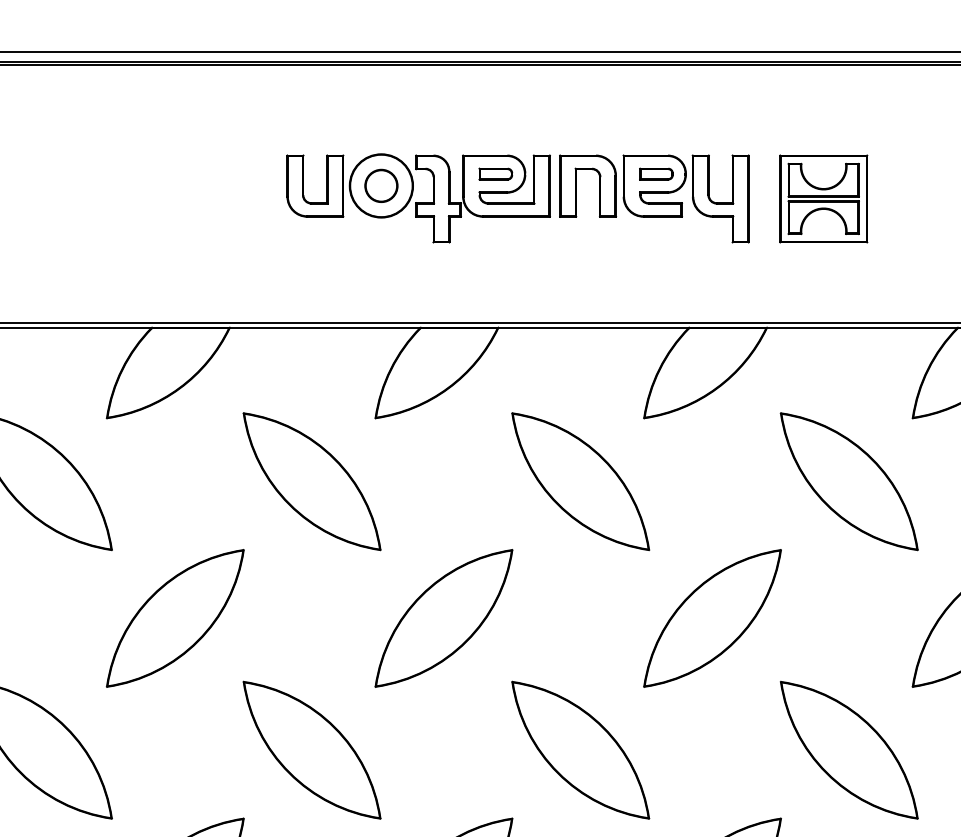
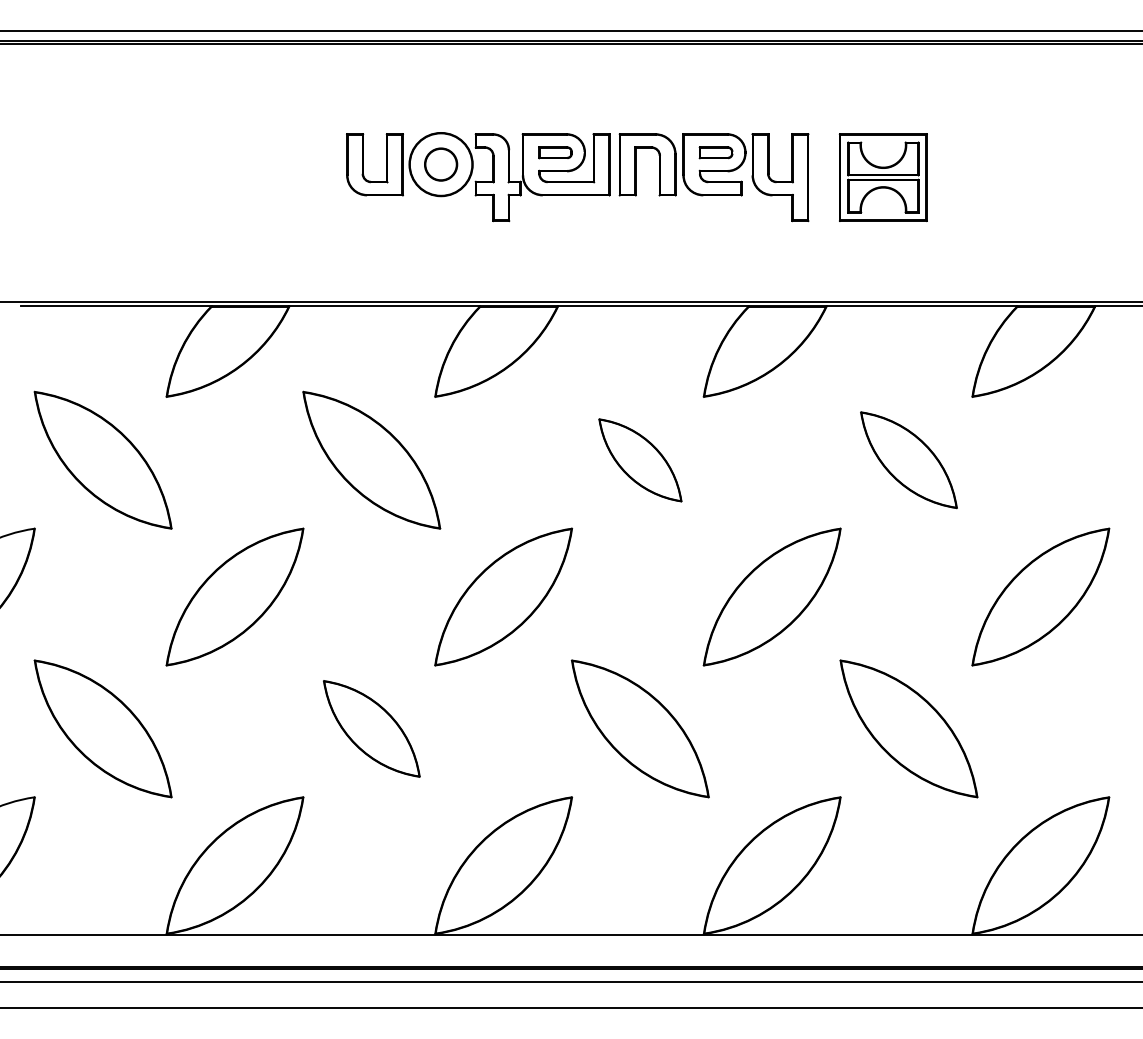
part: (848, 480) -> (908, 459), size x0.7
part: (580, 481) -> (640, 460), size x0.6
part: (311, 749) -> (371, 728), size x0.7

